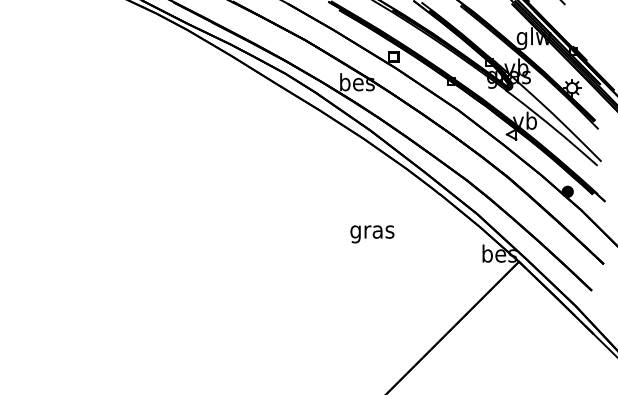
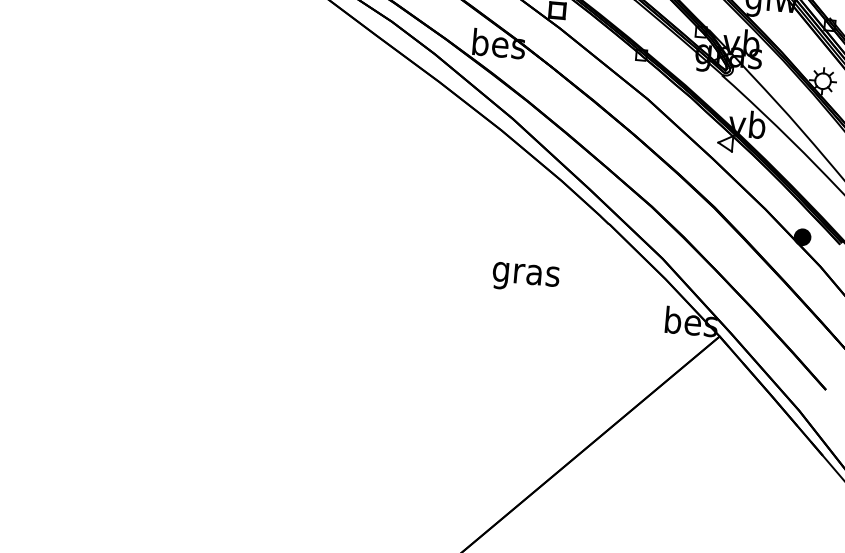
text: (372, 234) -> (526, 278), moved

